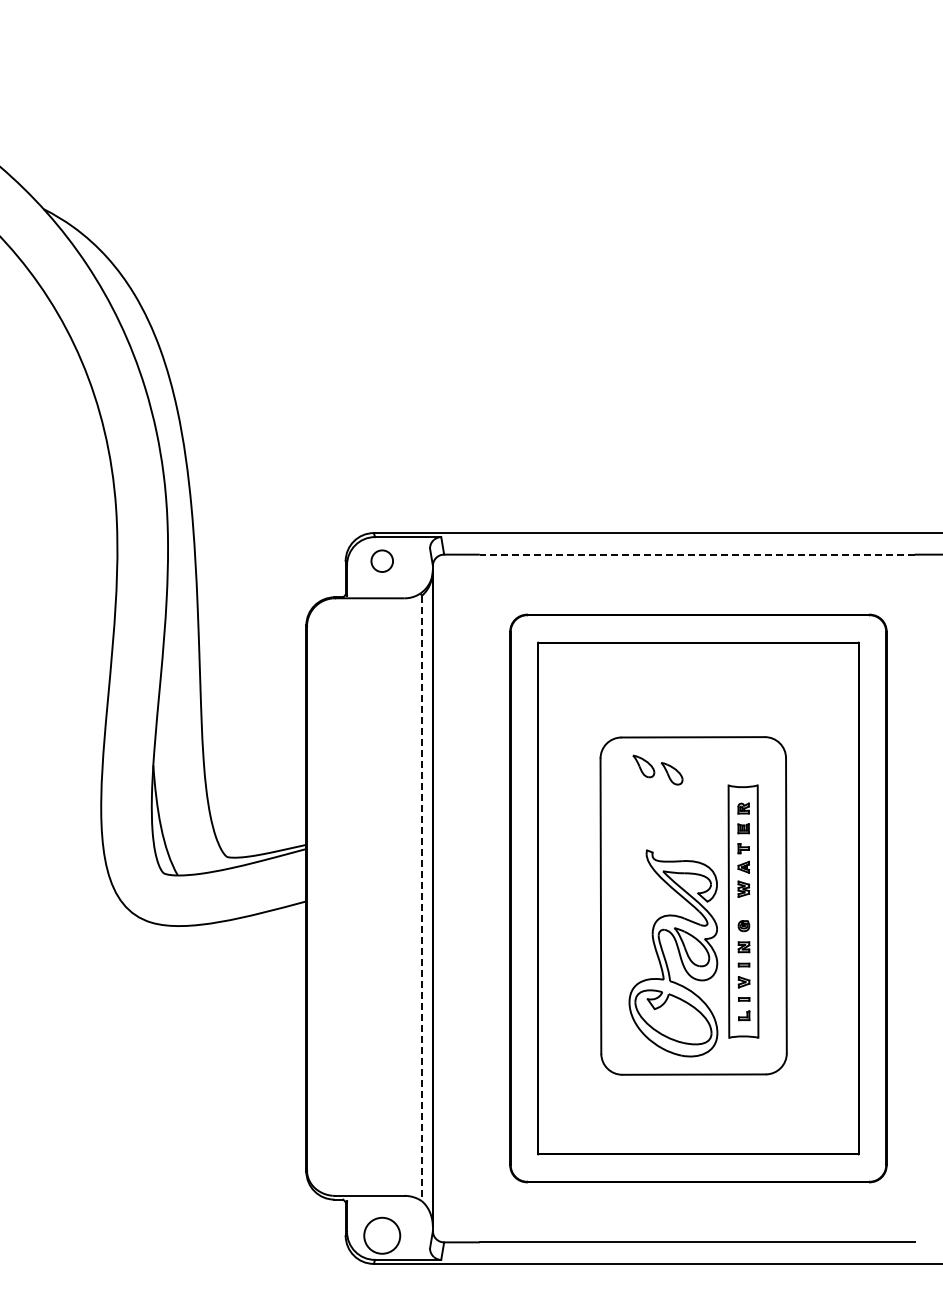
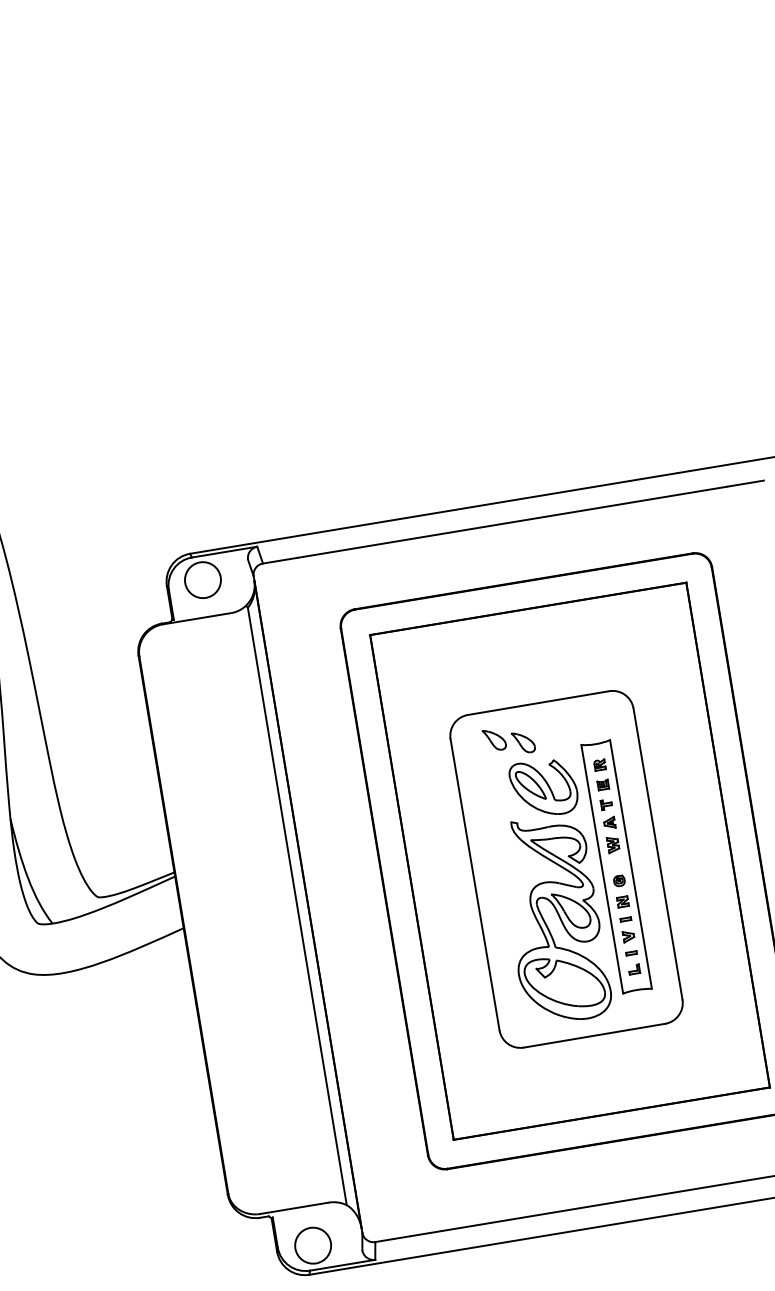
line: (696, 554) -> (511, 522), dashed -> solid
circle: (382, 561) -> (203, 580), size x1.67
part: (684, 822) -> (543, 788), added
line: (422, 898) -> (297, 906), dashed -> solid

